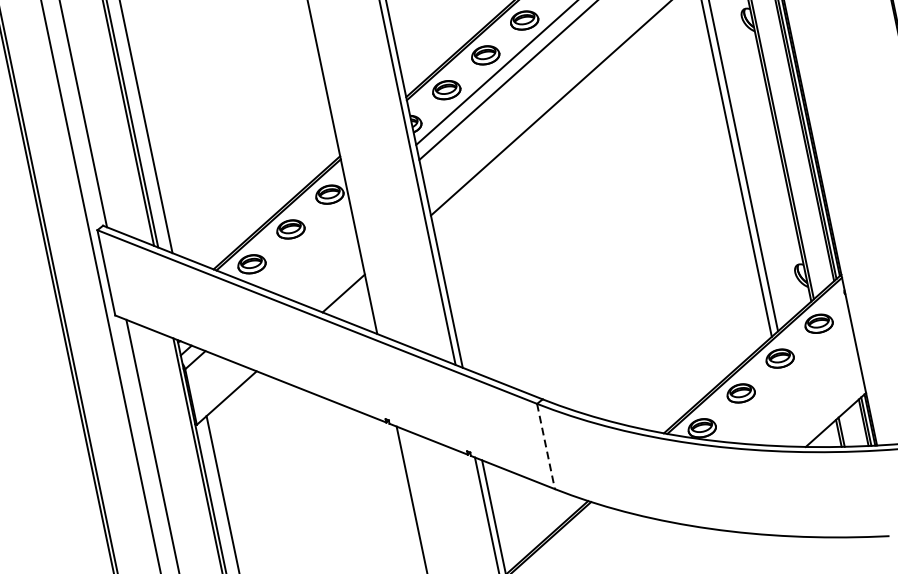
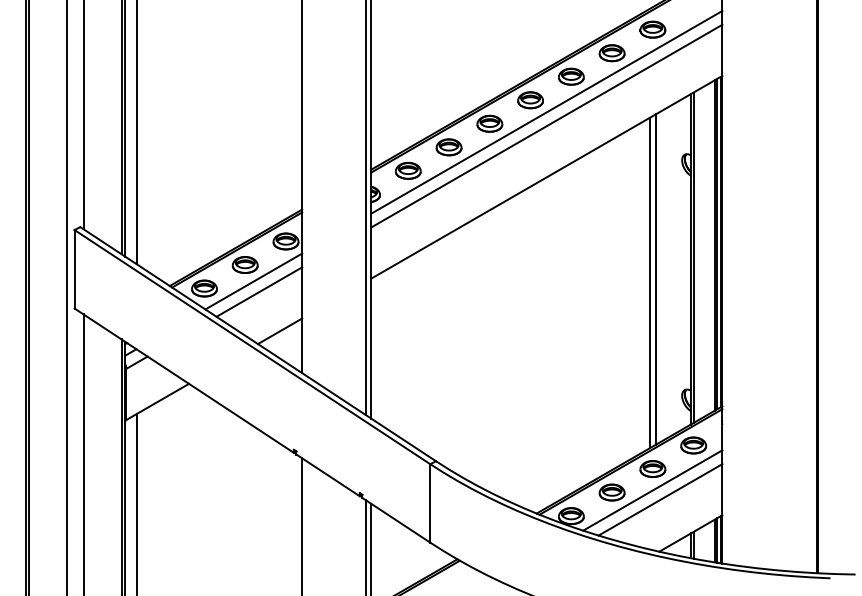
line: (303, 245) -> (253, 281), added
line: (312, 254) -> (259, 291), added
line: (784, 382) -> (652, 490), added
line: (795, 389) -> (660, 499), added
line: (546, 446) -> (430, 503), dashed -> solid

